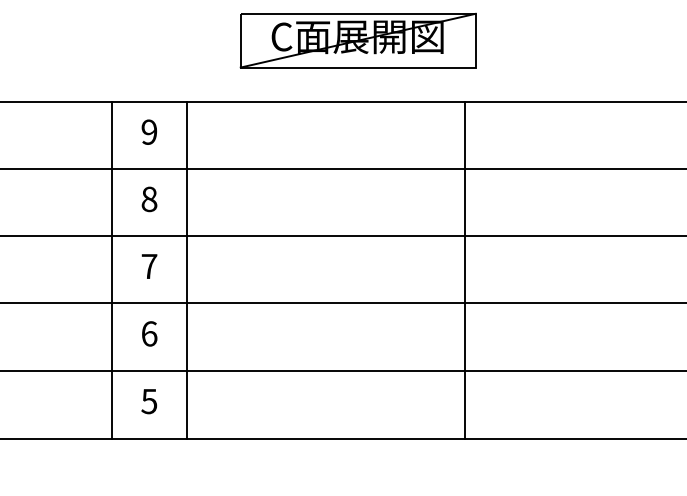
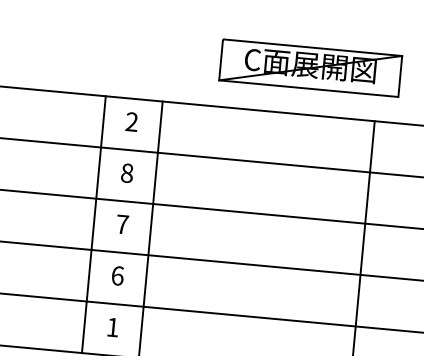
part: (357, 40) -> (310, 67), moved
text: (149, 131) -> (132, 121), 9 -> 2
text: (149, 401) -> (112, 327), 5 -> 1

